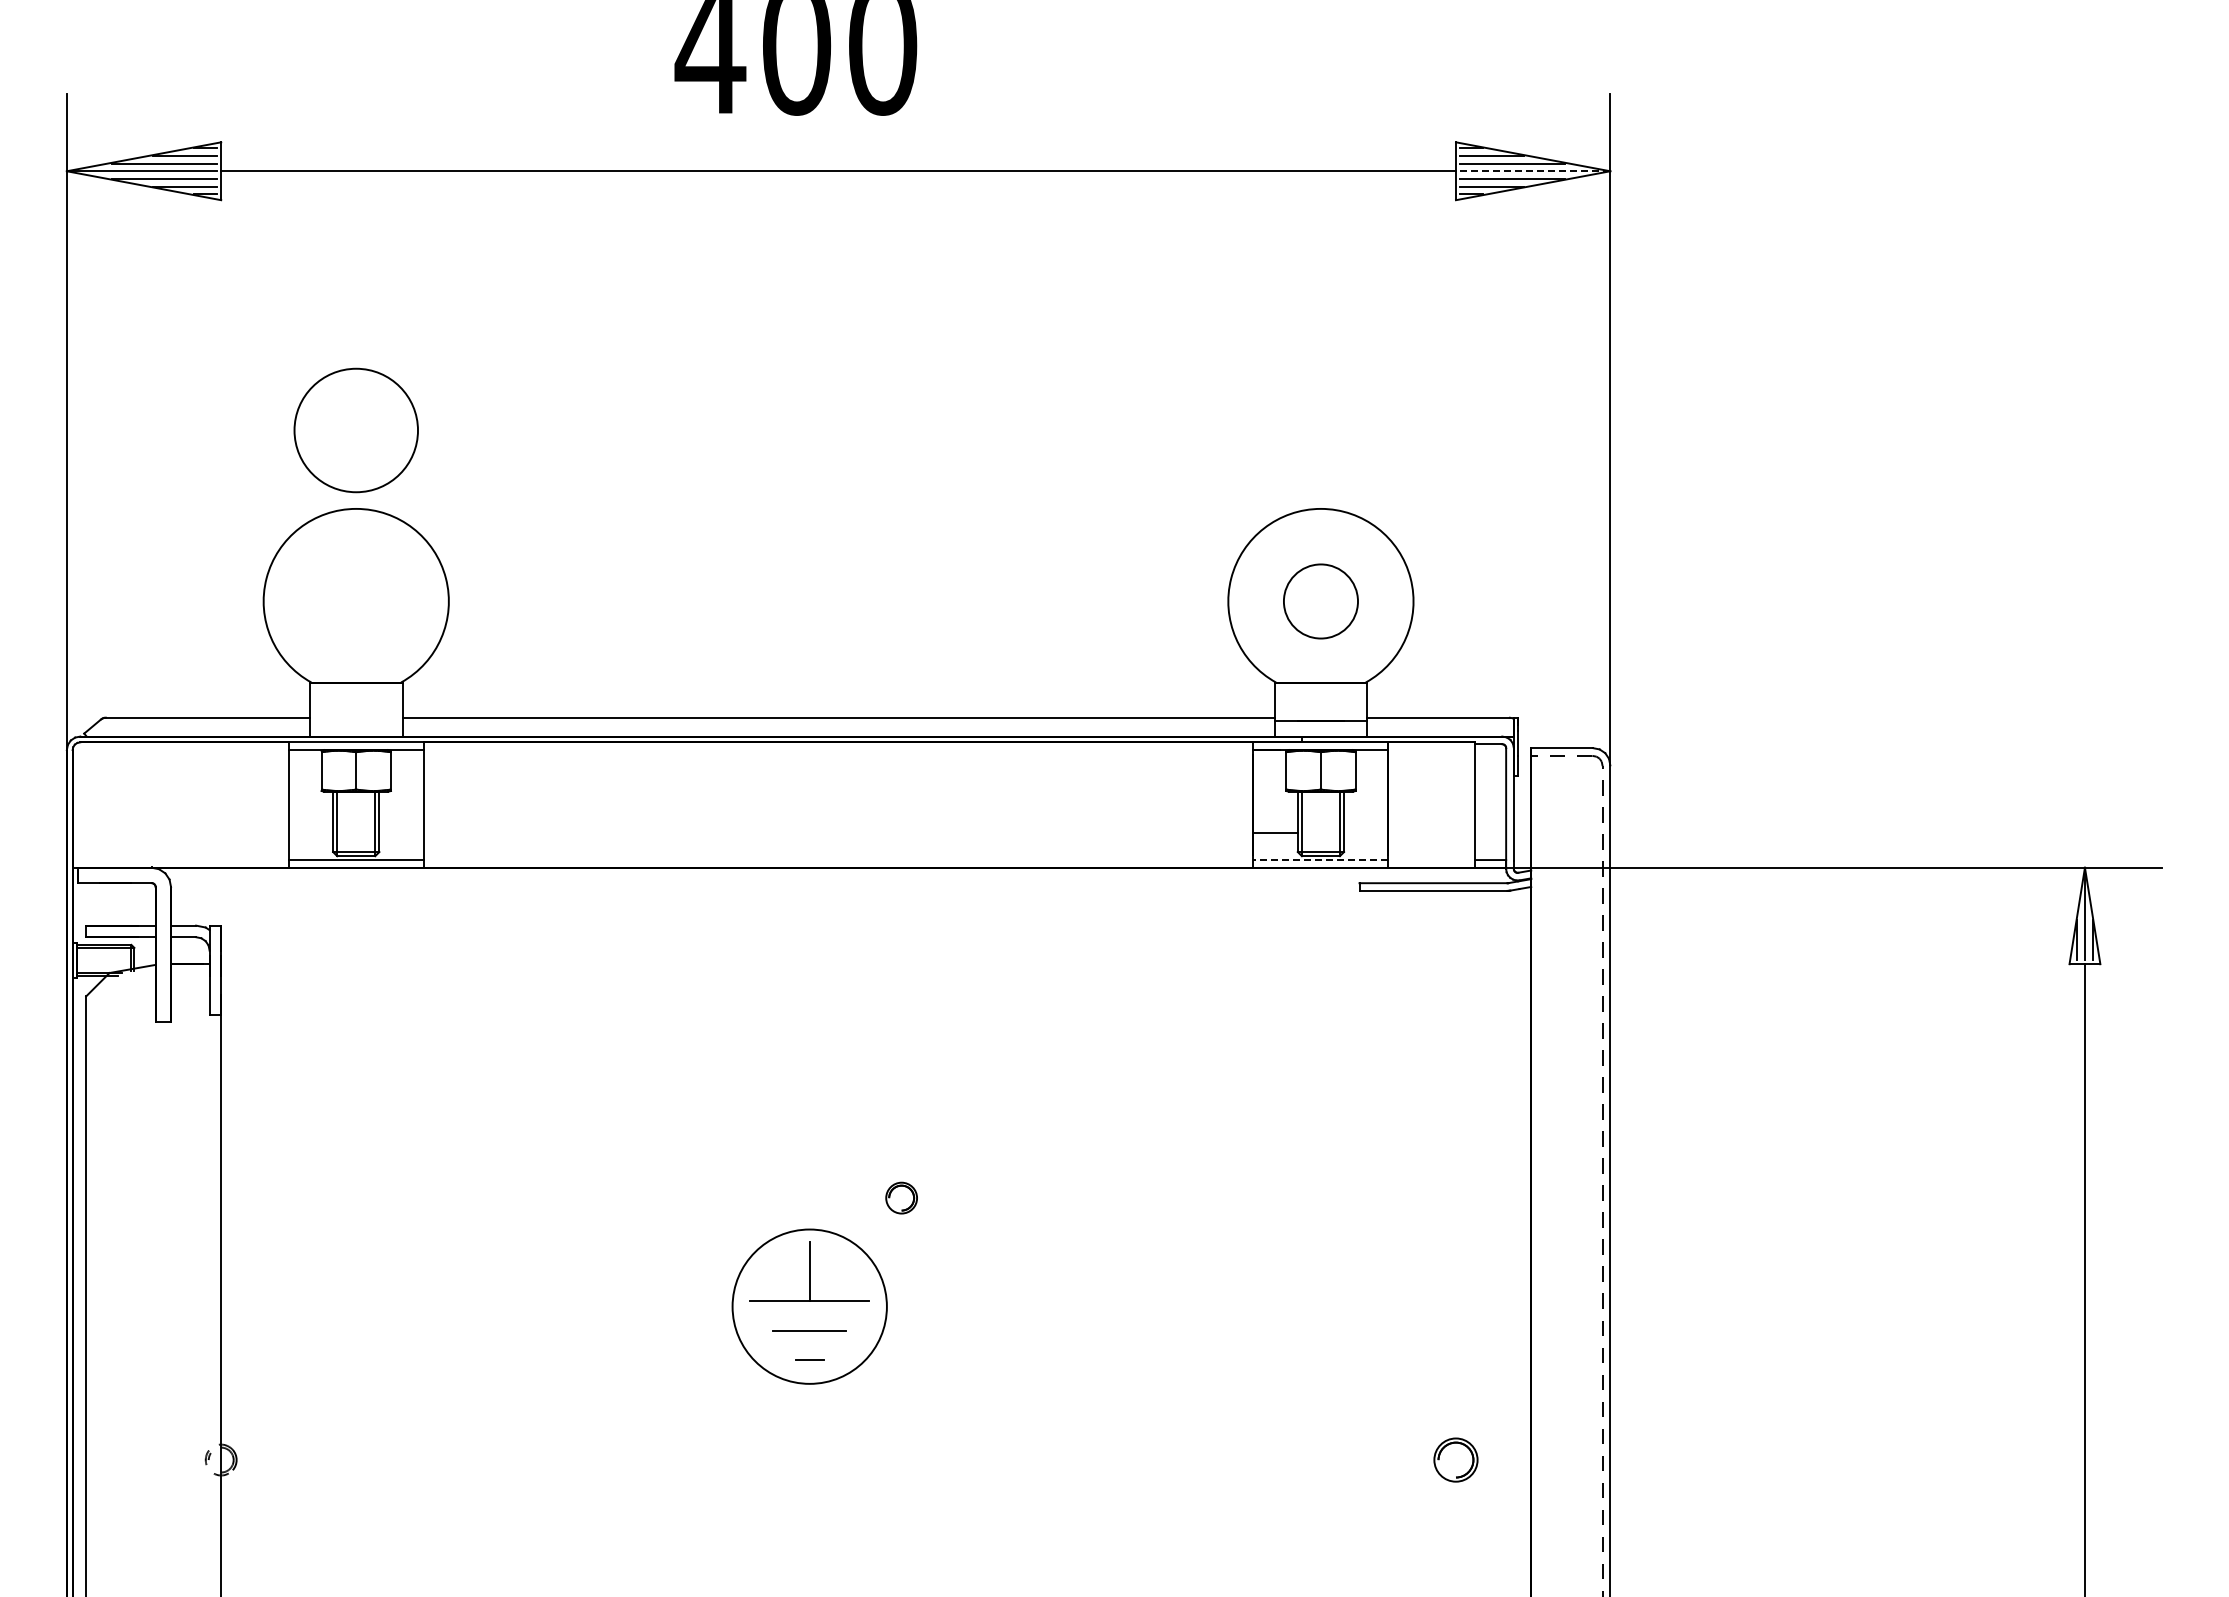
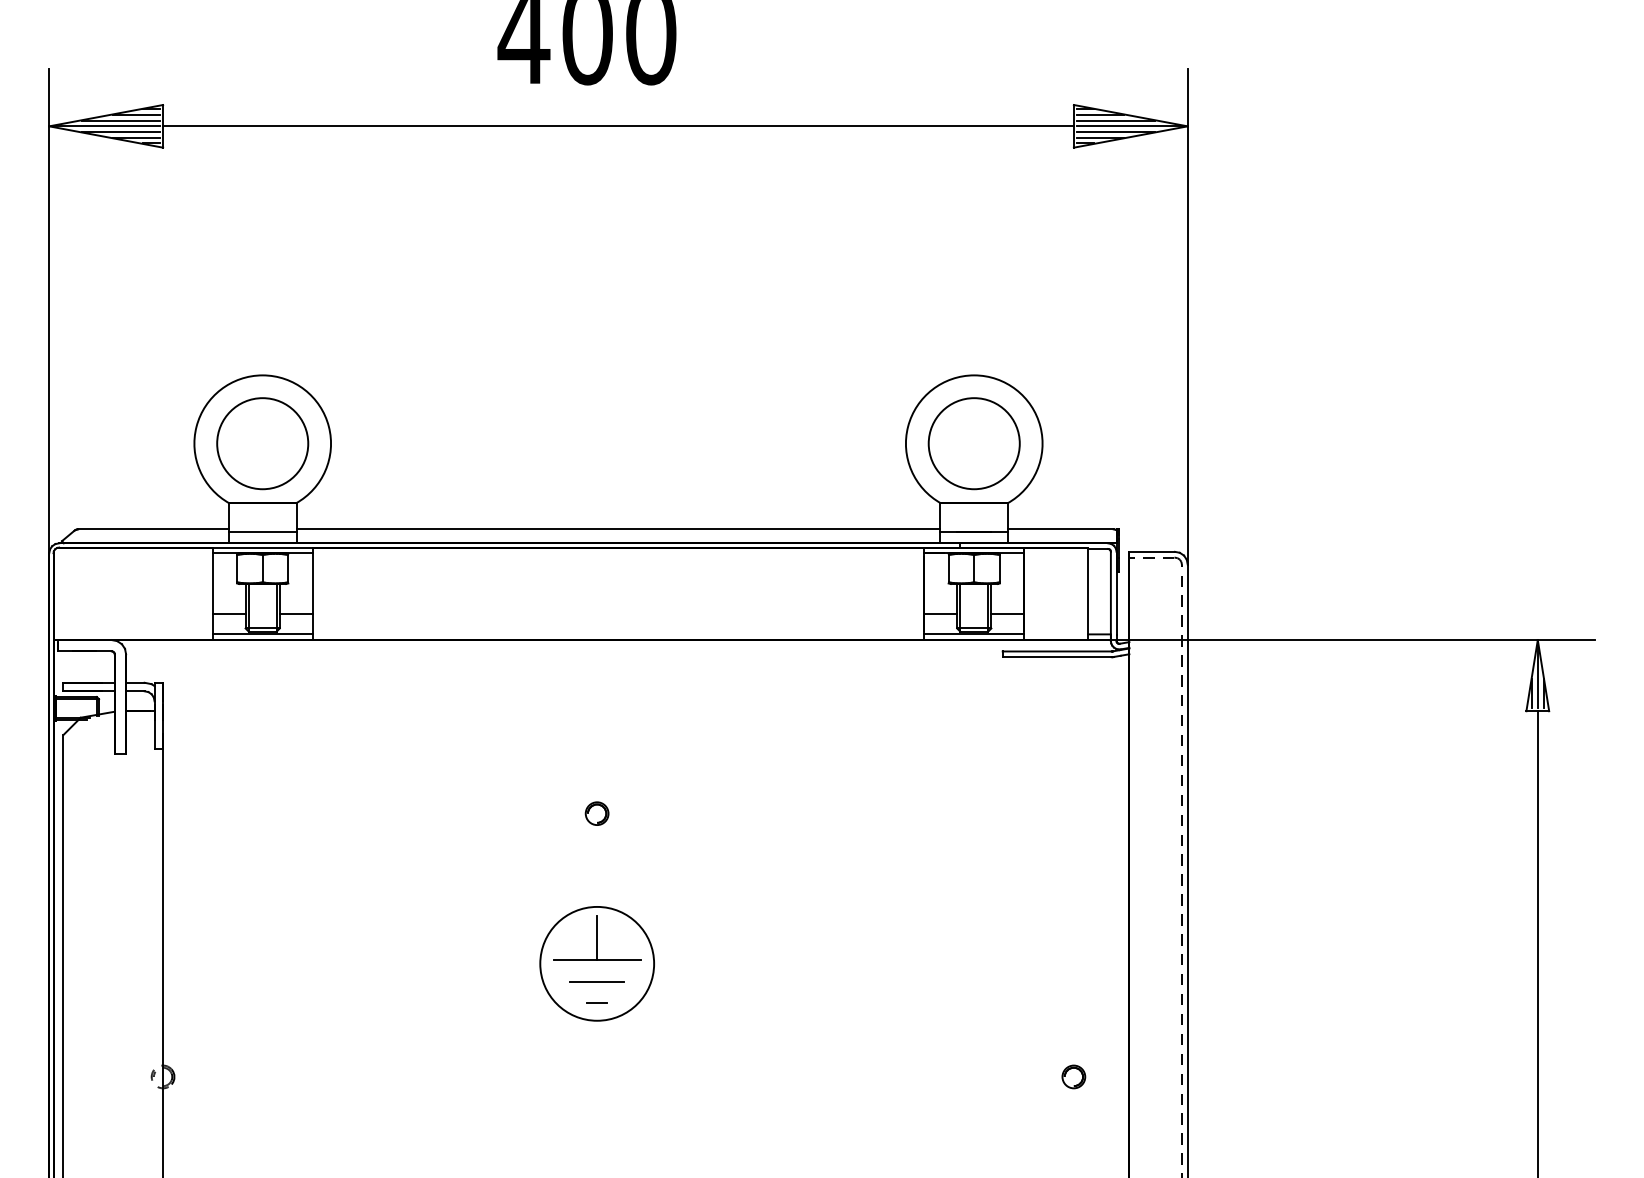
line: (1533, 171) -> (1131, 126), dashed -> solid
circle: (355, 430) -> (262, 443), moved
circle: (1320, 601) -> (973, 443), size x1.67
line: (355, 721) -> (262, 532), added
line: (310, 833) -> (228, 614), added
line: (401, 833) -> (296, 614), added
line: (1366, 833) -> (1007, 614), added
line: (1320, 860) -> (973, 634), dashed -> solid
part: (901, 1197) -> (597, 813), moved
part: (1455, 1459) -> (1073, 1076), size x0.71

